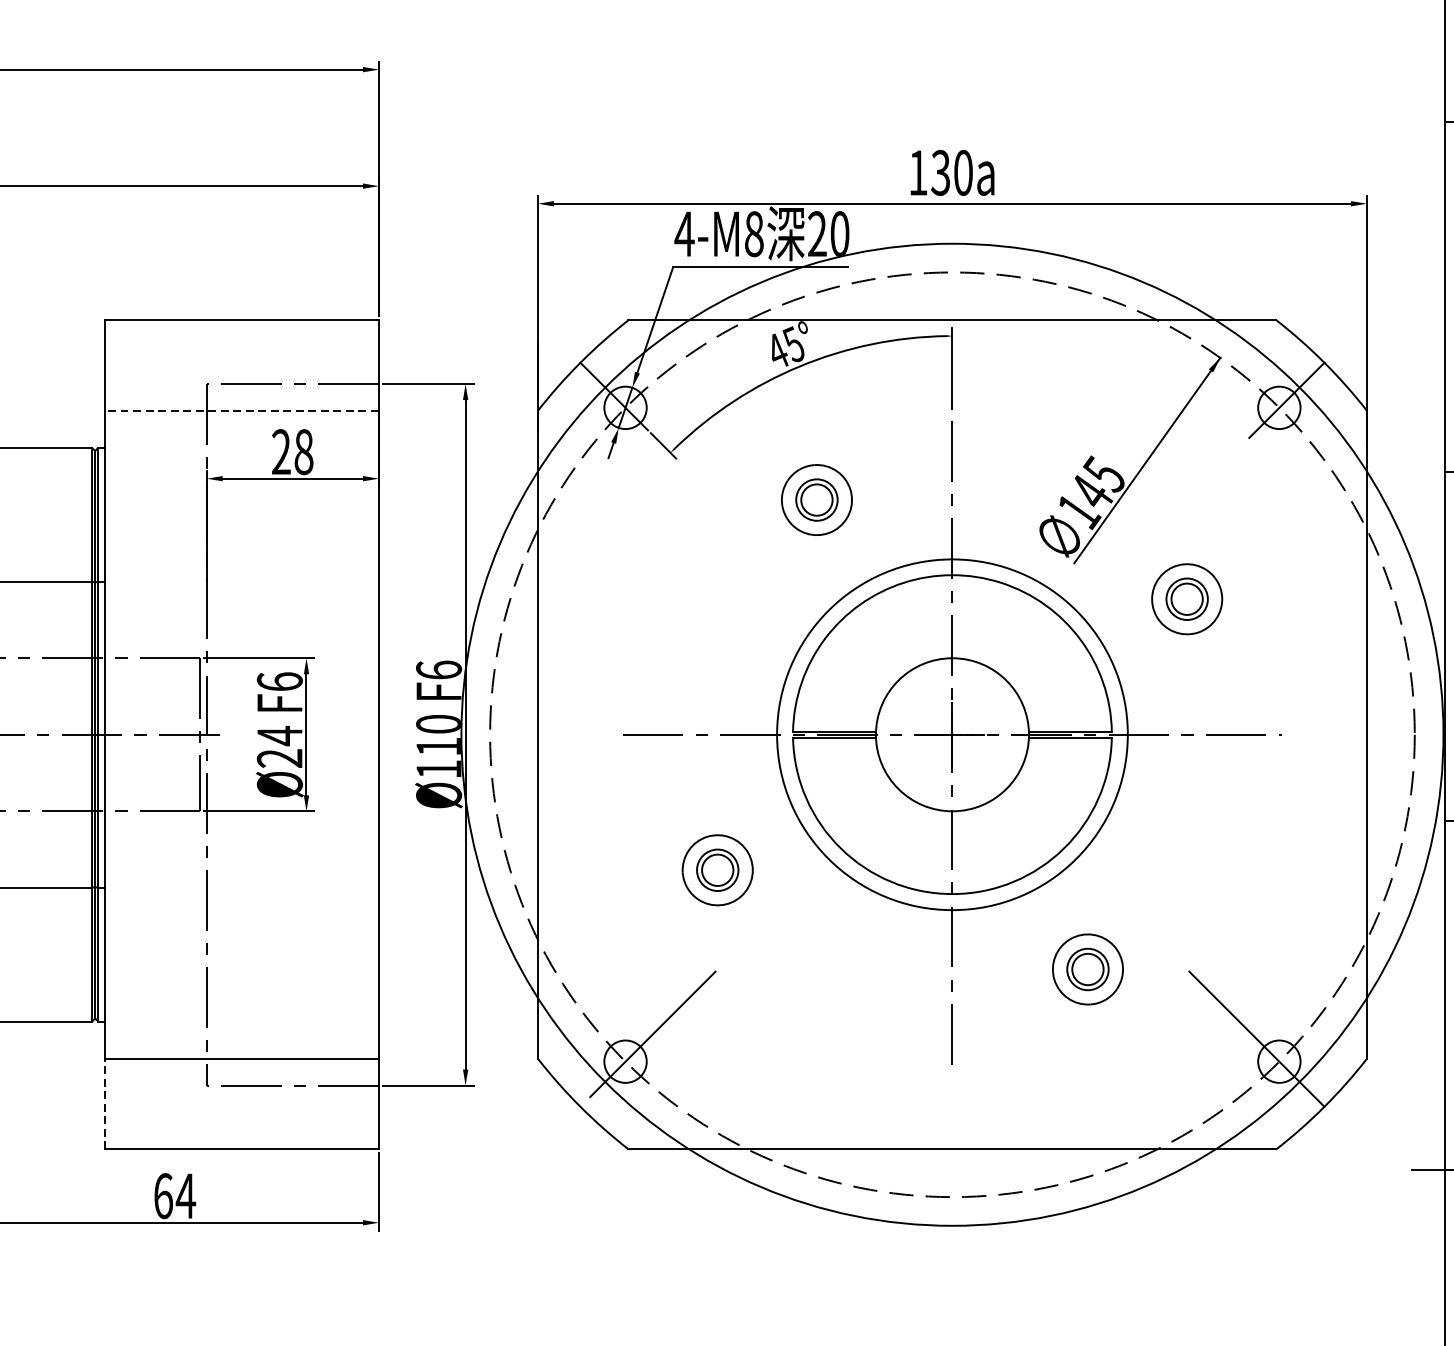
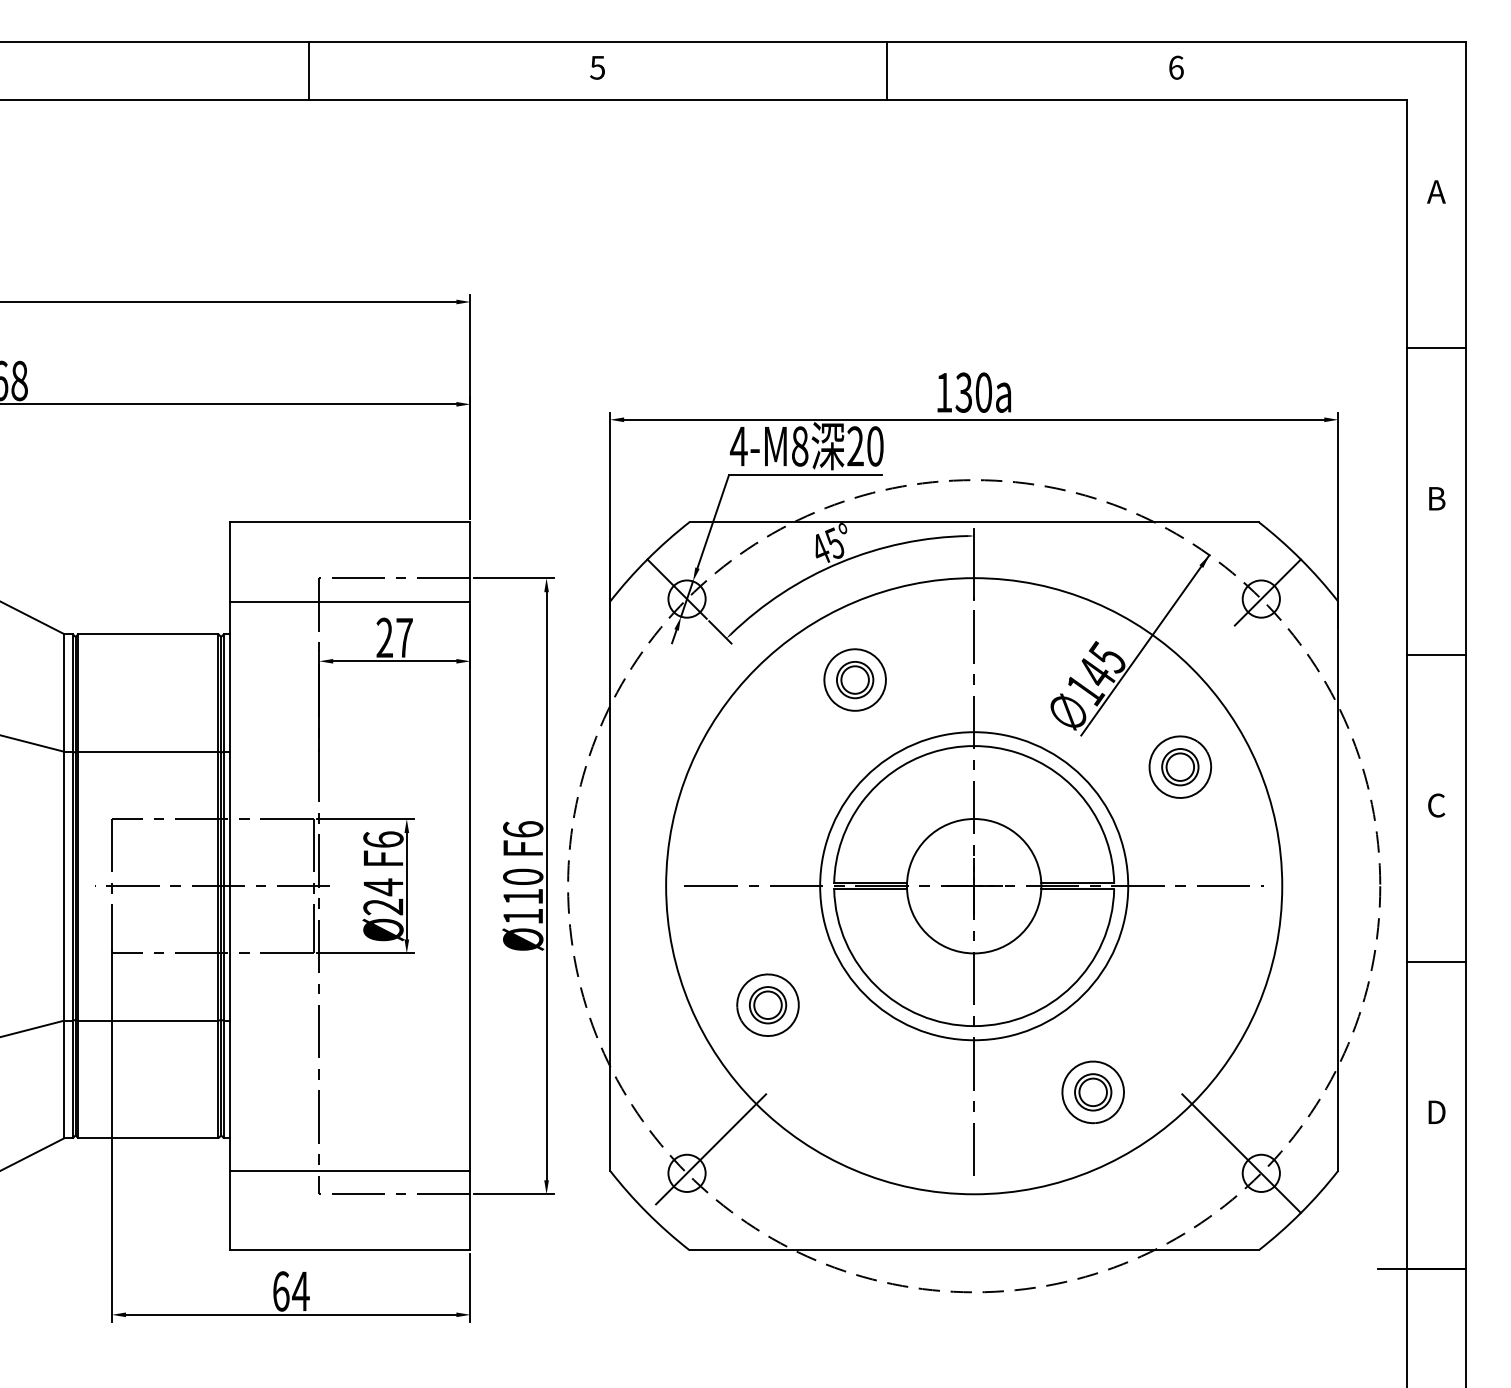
line: (241, 410) -> (349, 601), dashed -> solid
text: (303, 451) -> (404, 637), 28 -> 27
circle: (952, 735) -> (974, 886), size x0.71
line: (104, 1103) -> (229, 1210), dashed -> solid

